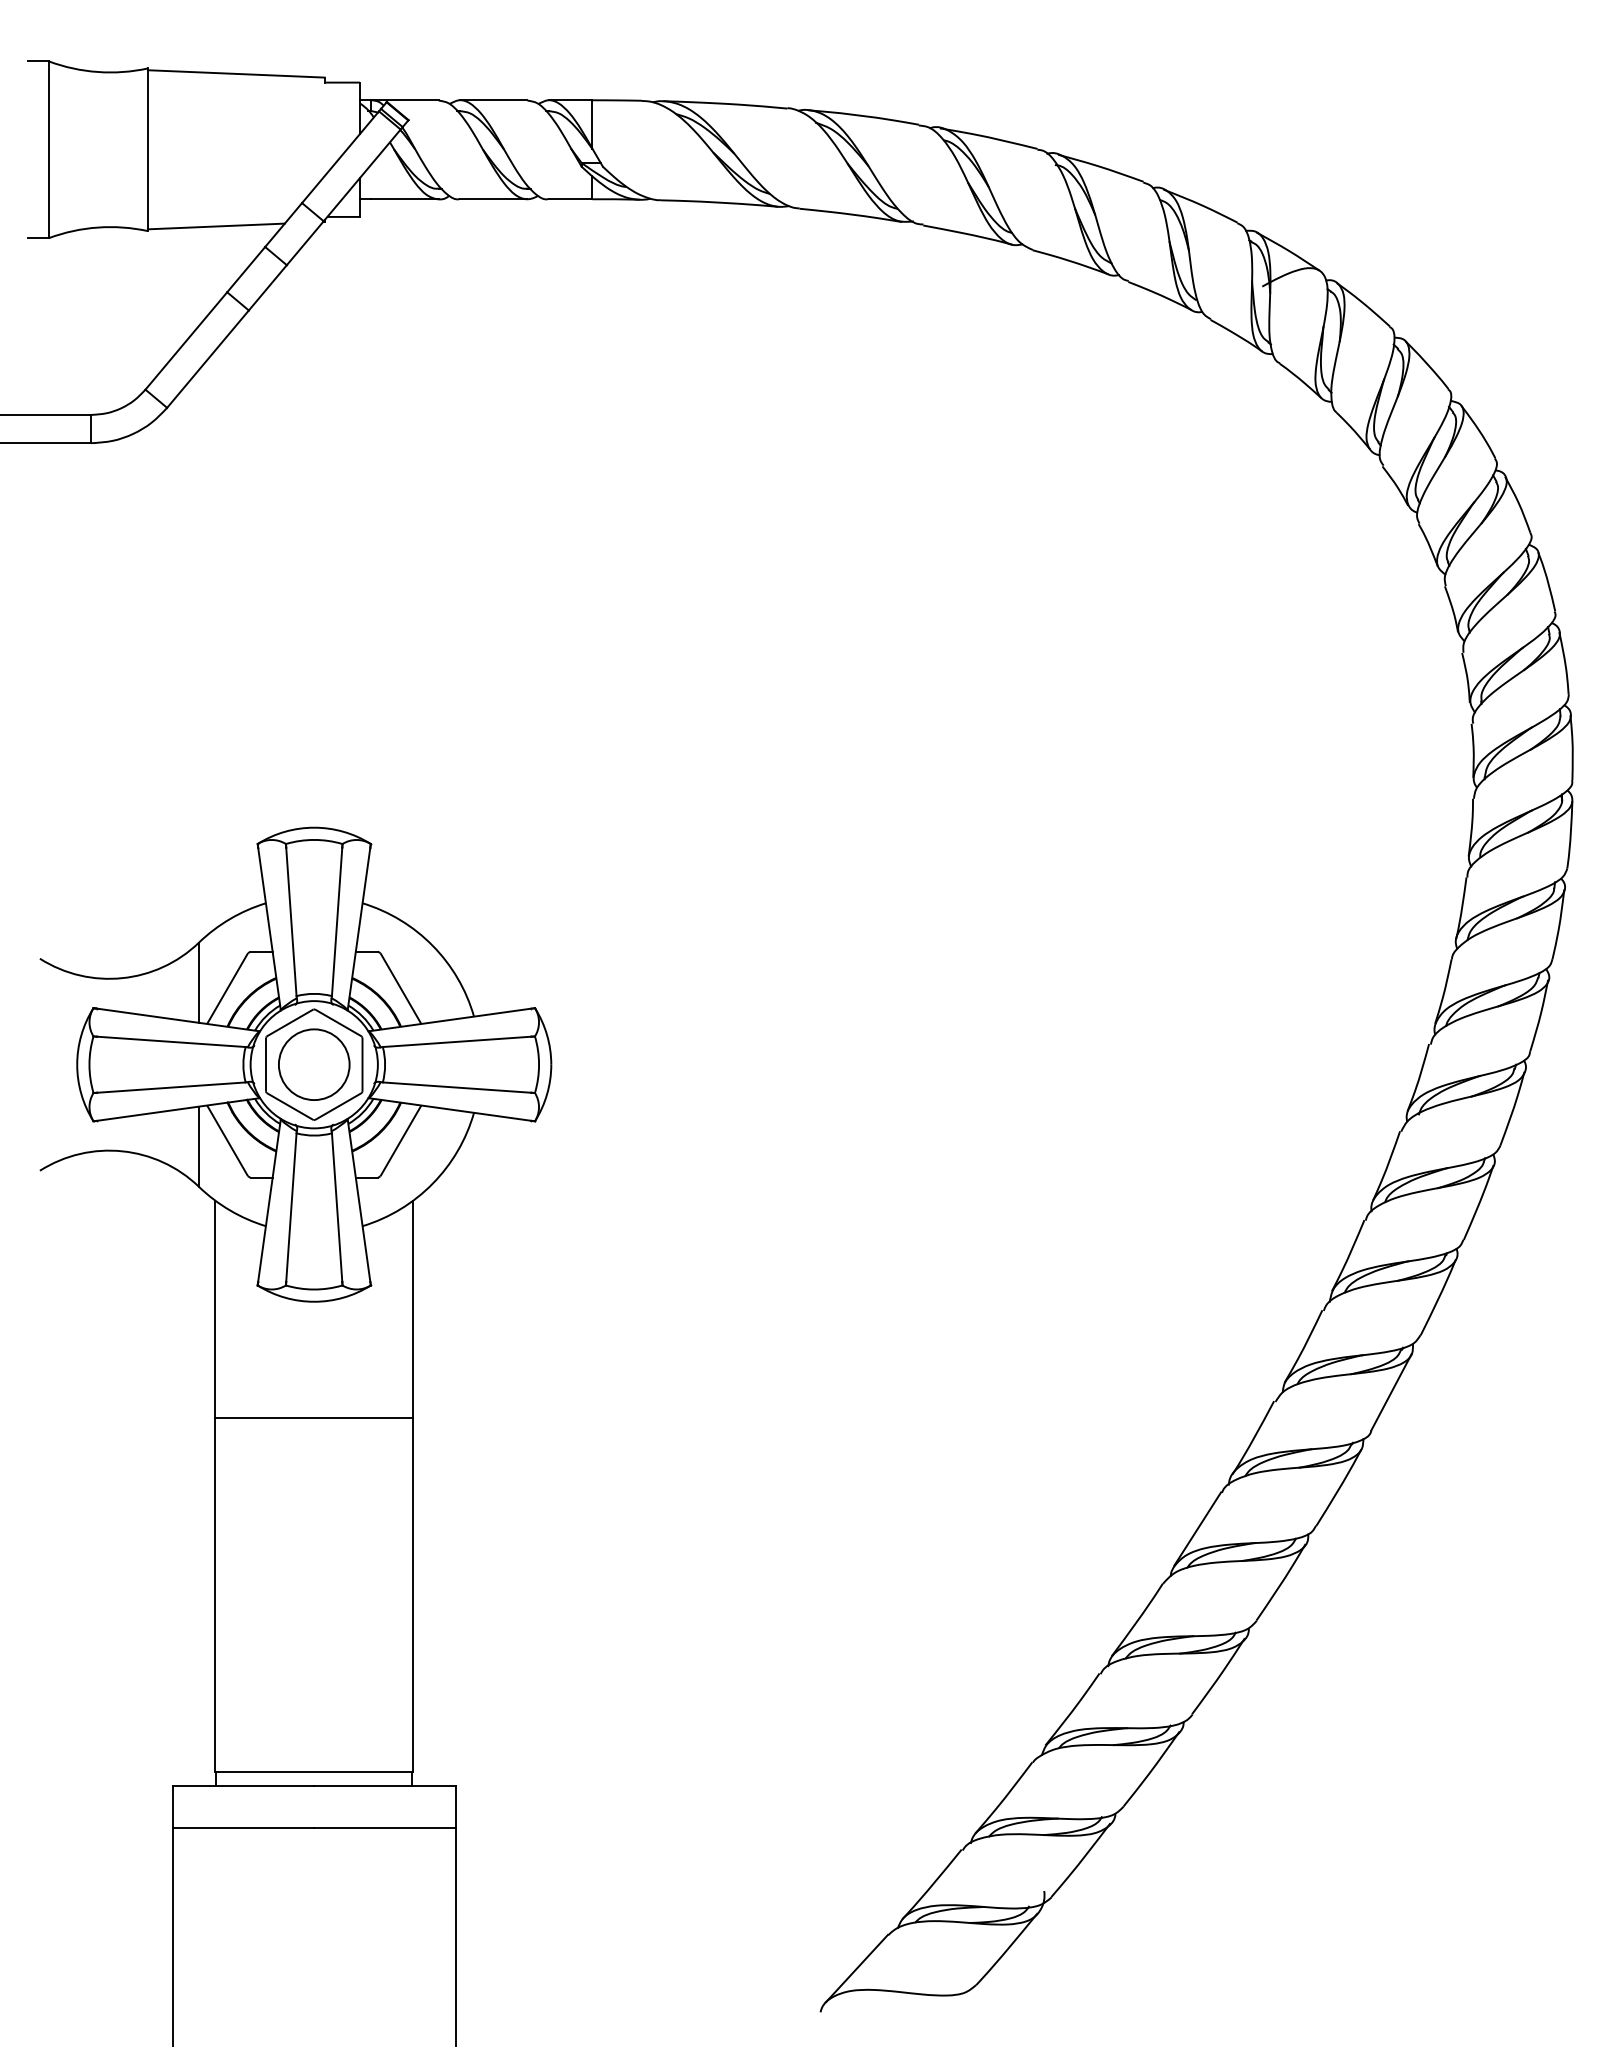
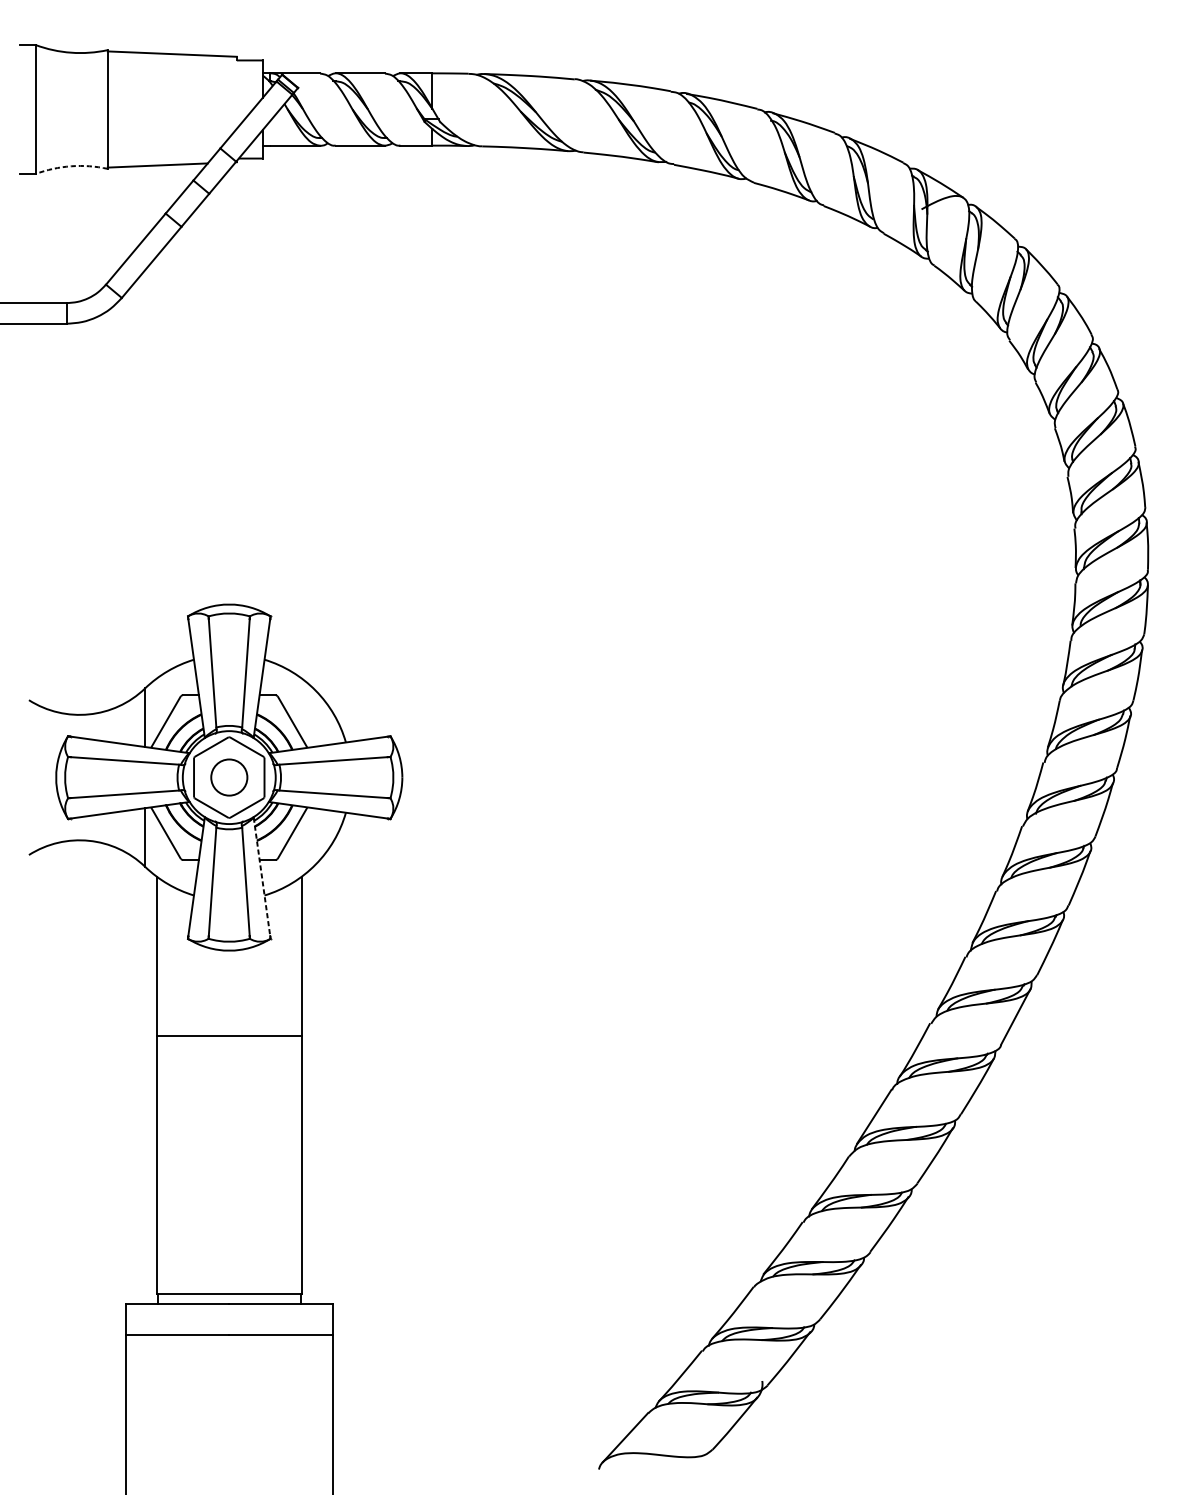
arc: (97, 227) -> (71, 166), solid -> dashed
circle: (314, 1064) -> (229, 777), size x0.7
line: (359, 1200) -> (262, 876), solid -> dashed

